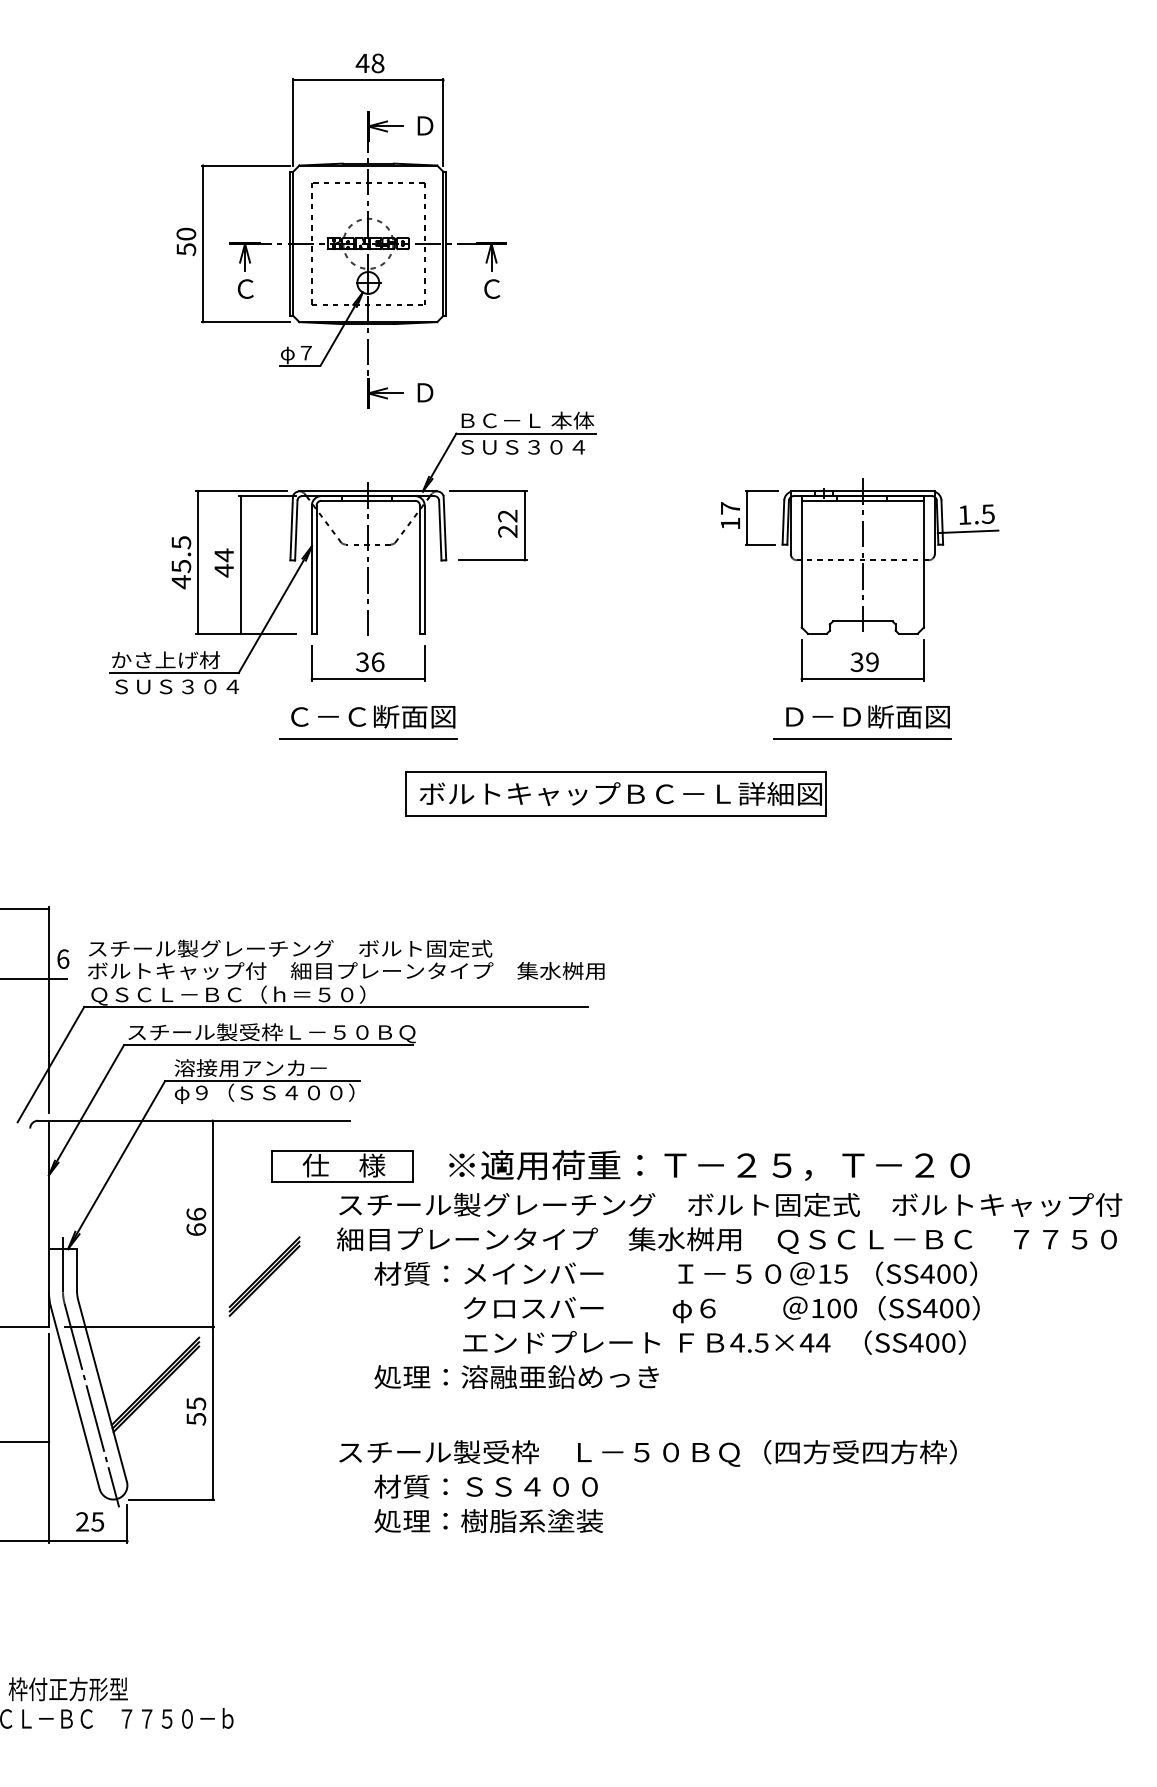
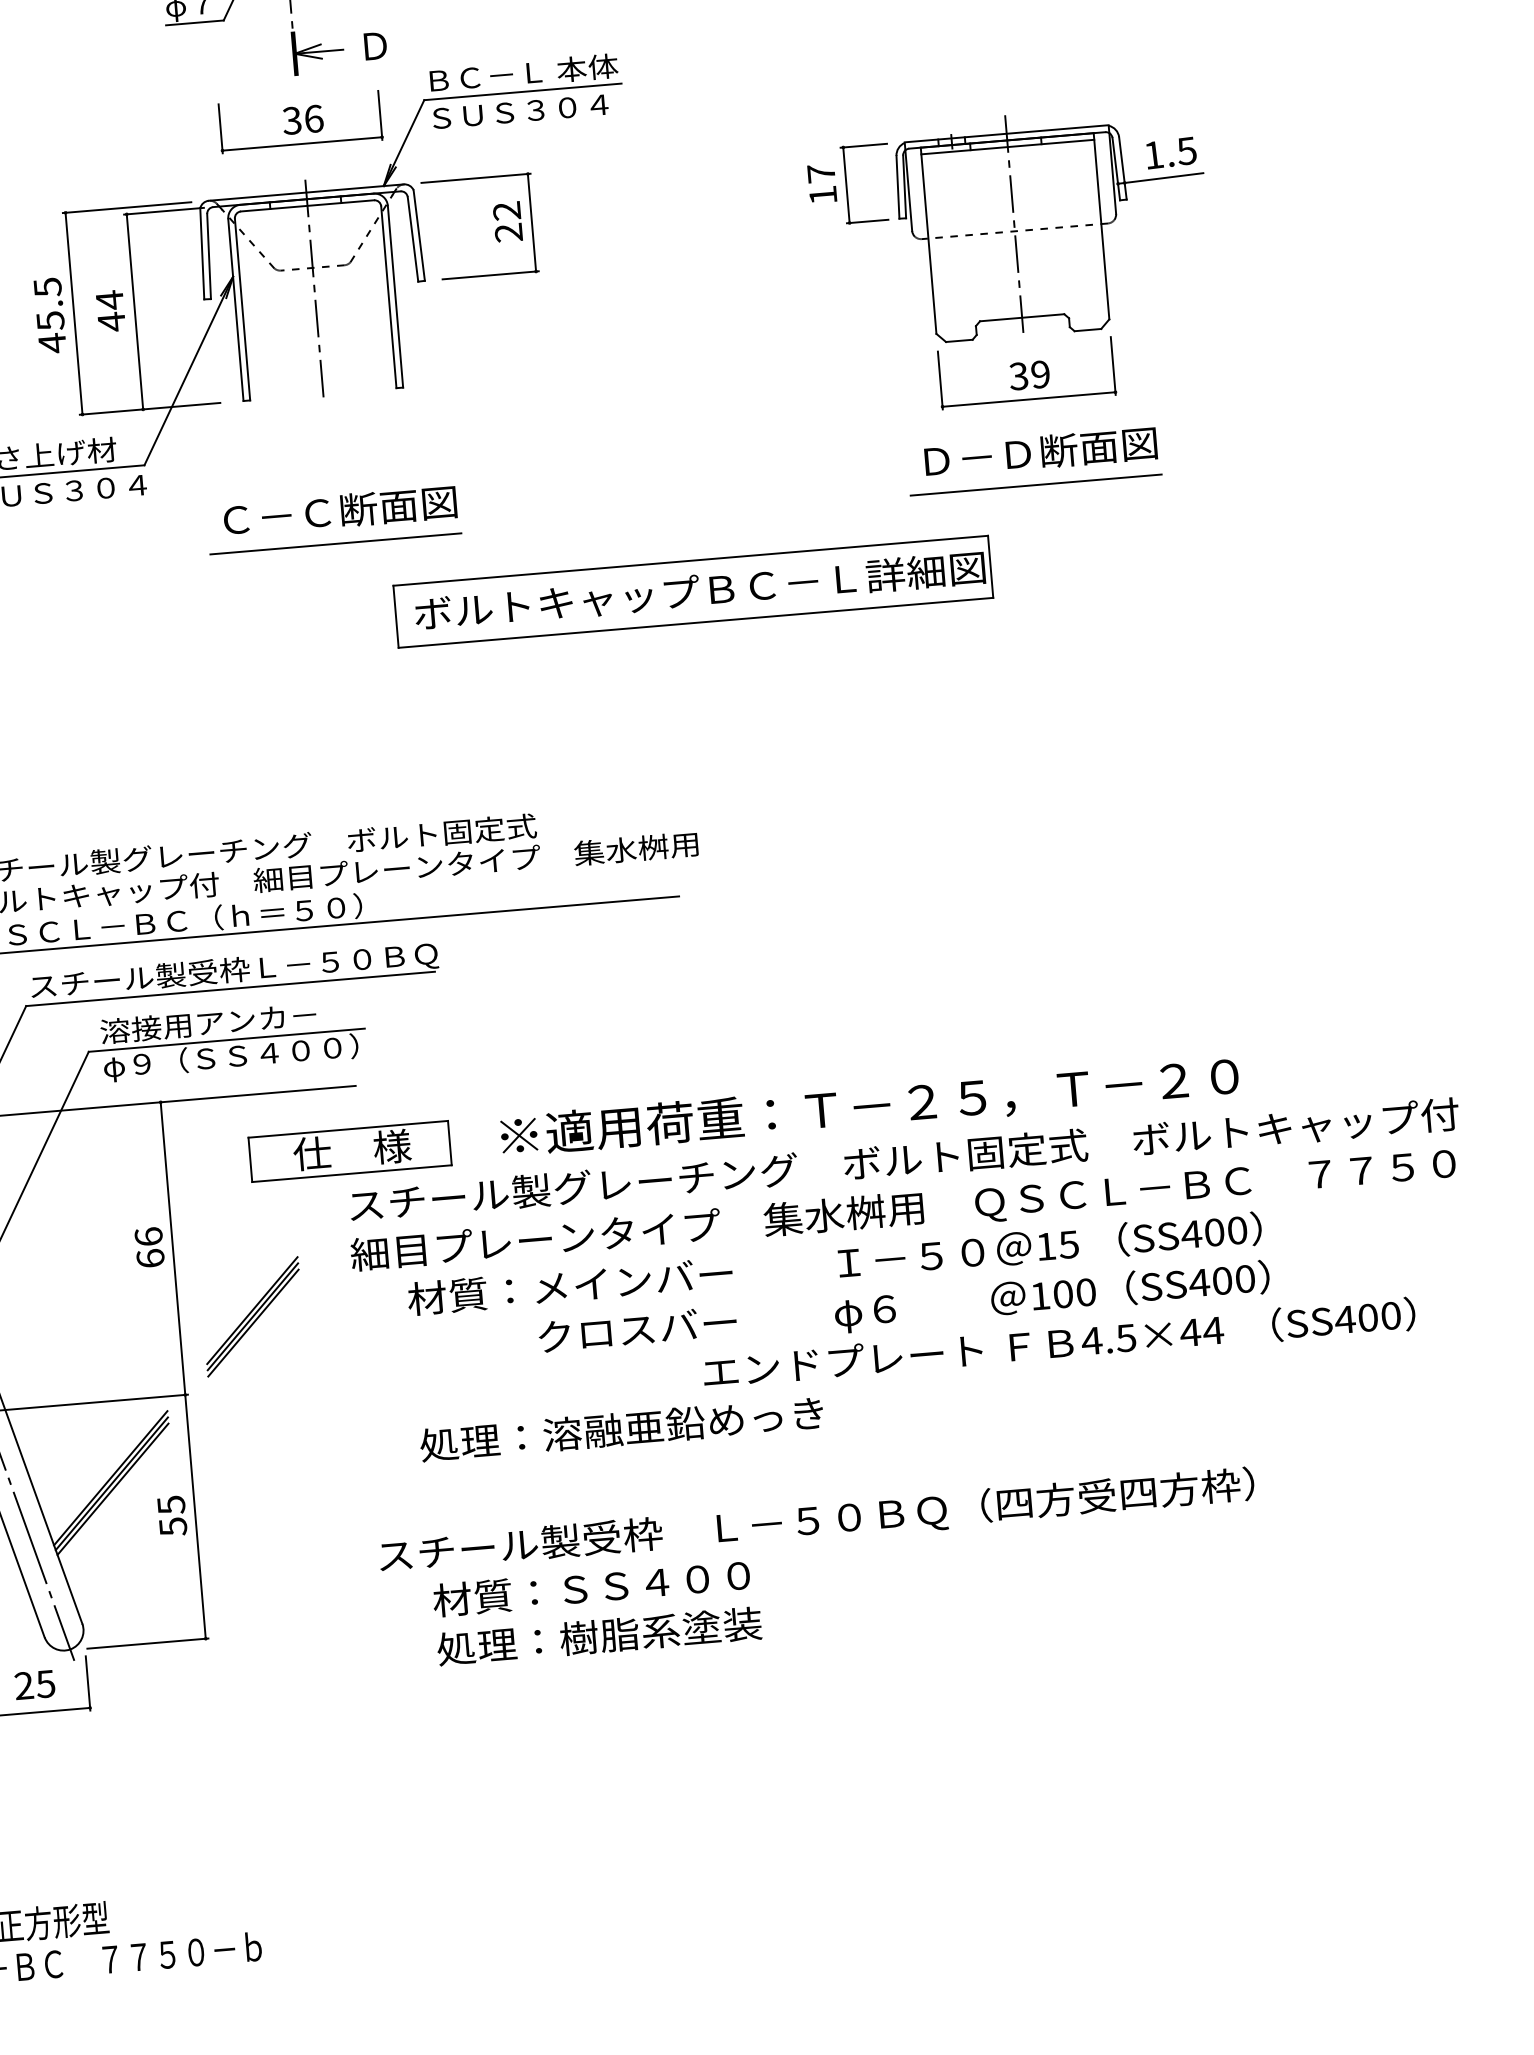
part: (367, 663) -> (299, 121), moved
text: (714, 1342) -> (1059, 1343), moved

